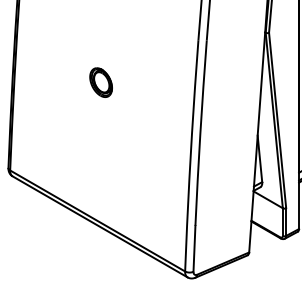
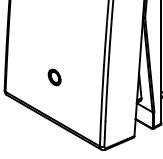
part: (100, 82) -> (54, 77), moved

